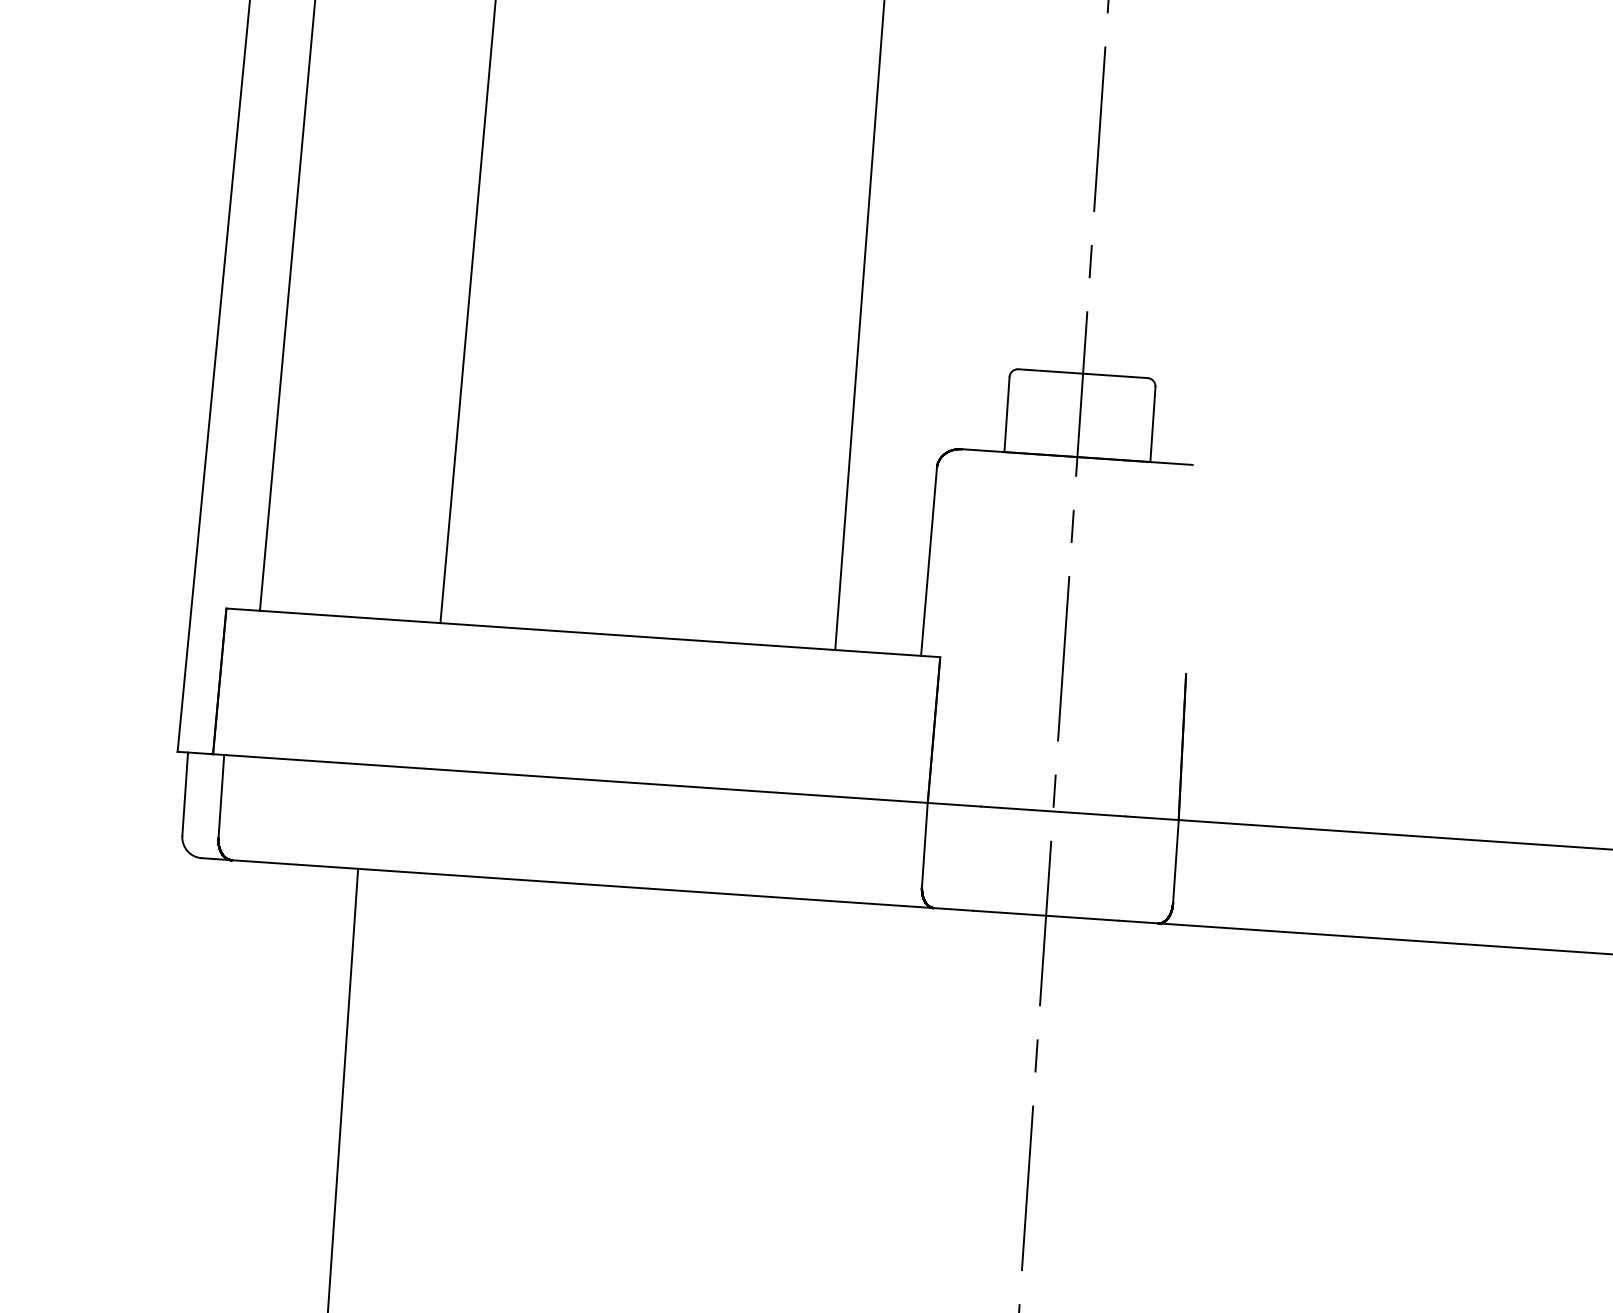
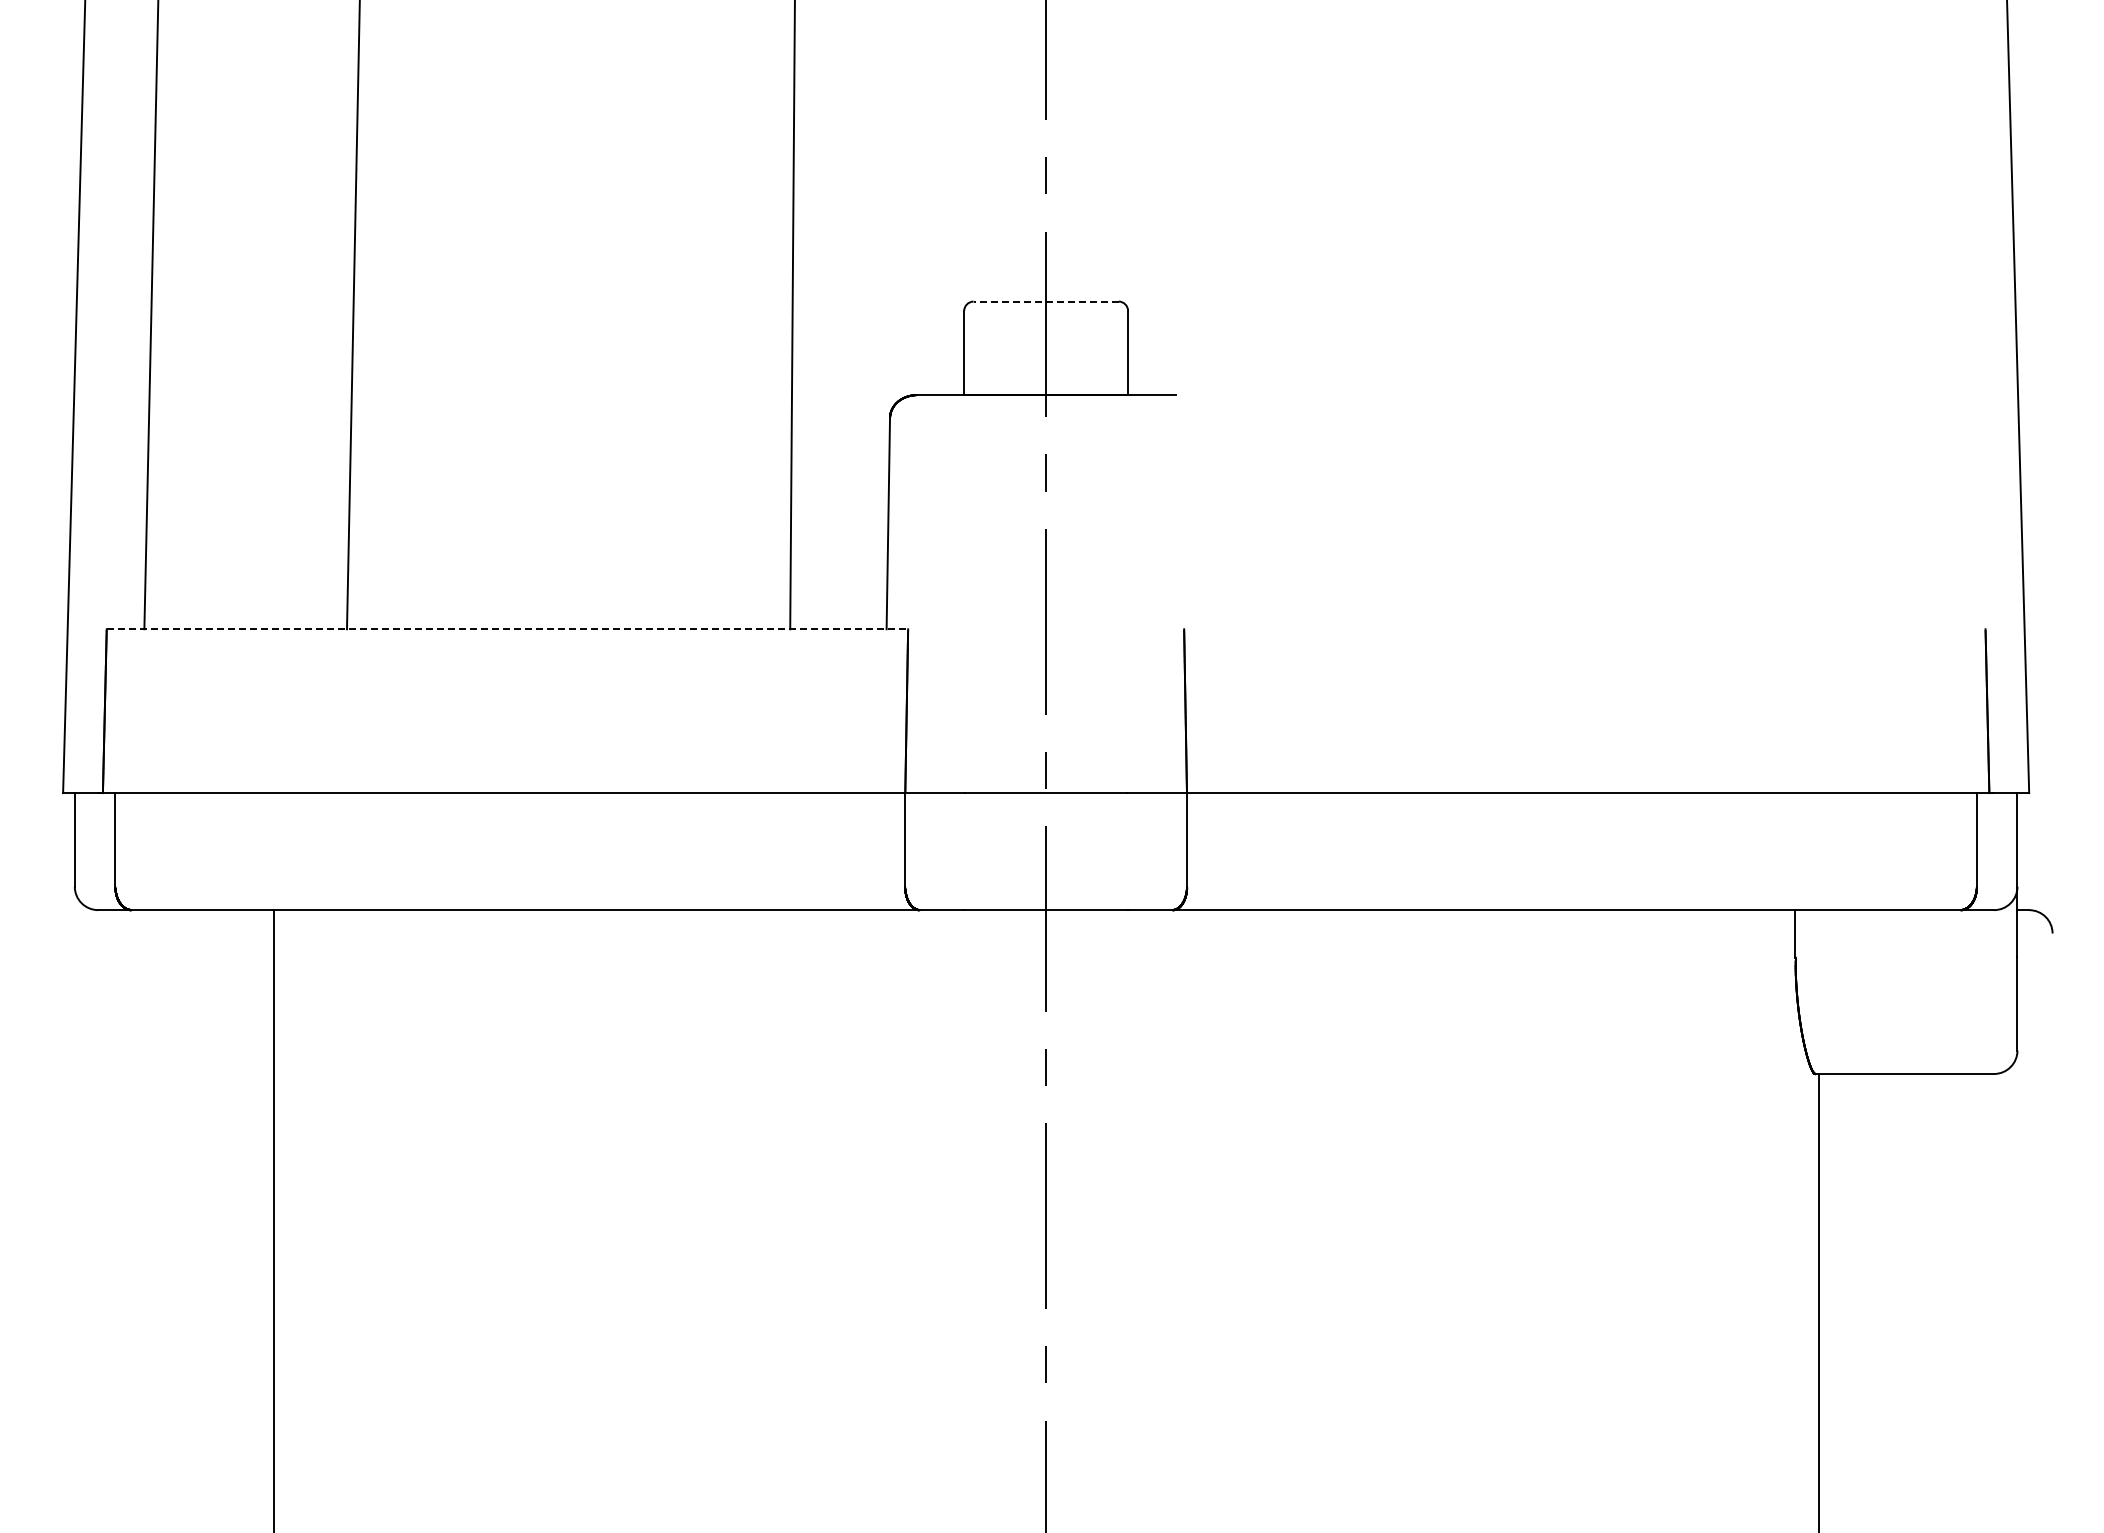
line: (1083, 373) -> (1046, 301), solid -> dashed
line: (583, 633) -> (507, 629), solid -> dashed

